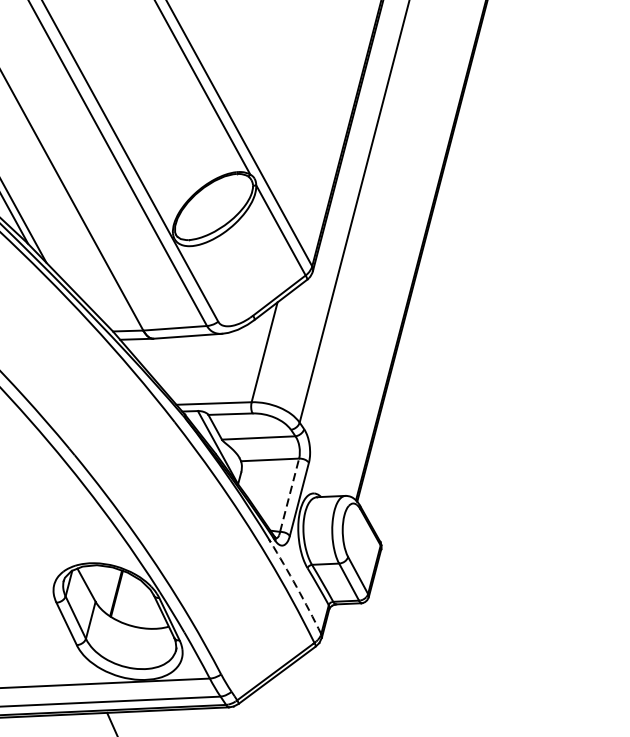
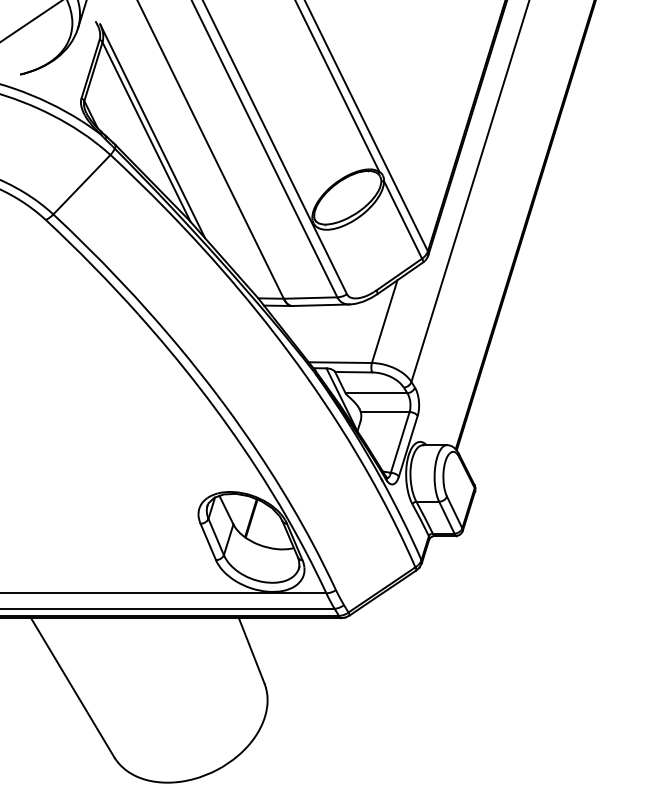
line: (289, 495) -> (400, 442), dashed -> solid
arc: (296, 586) -> (402, 519), dashed -> solid

